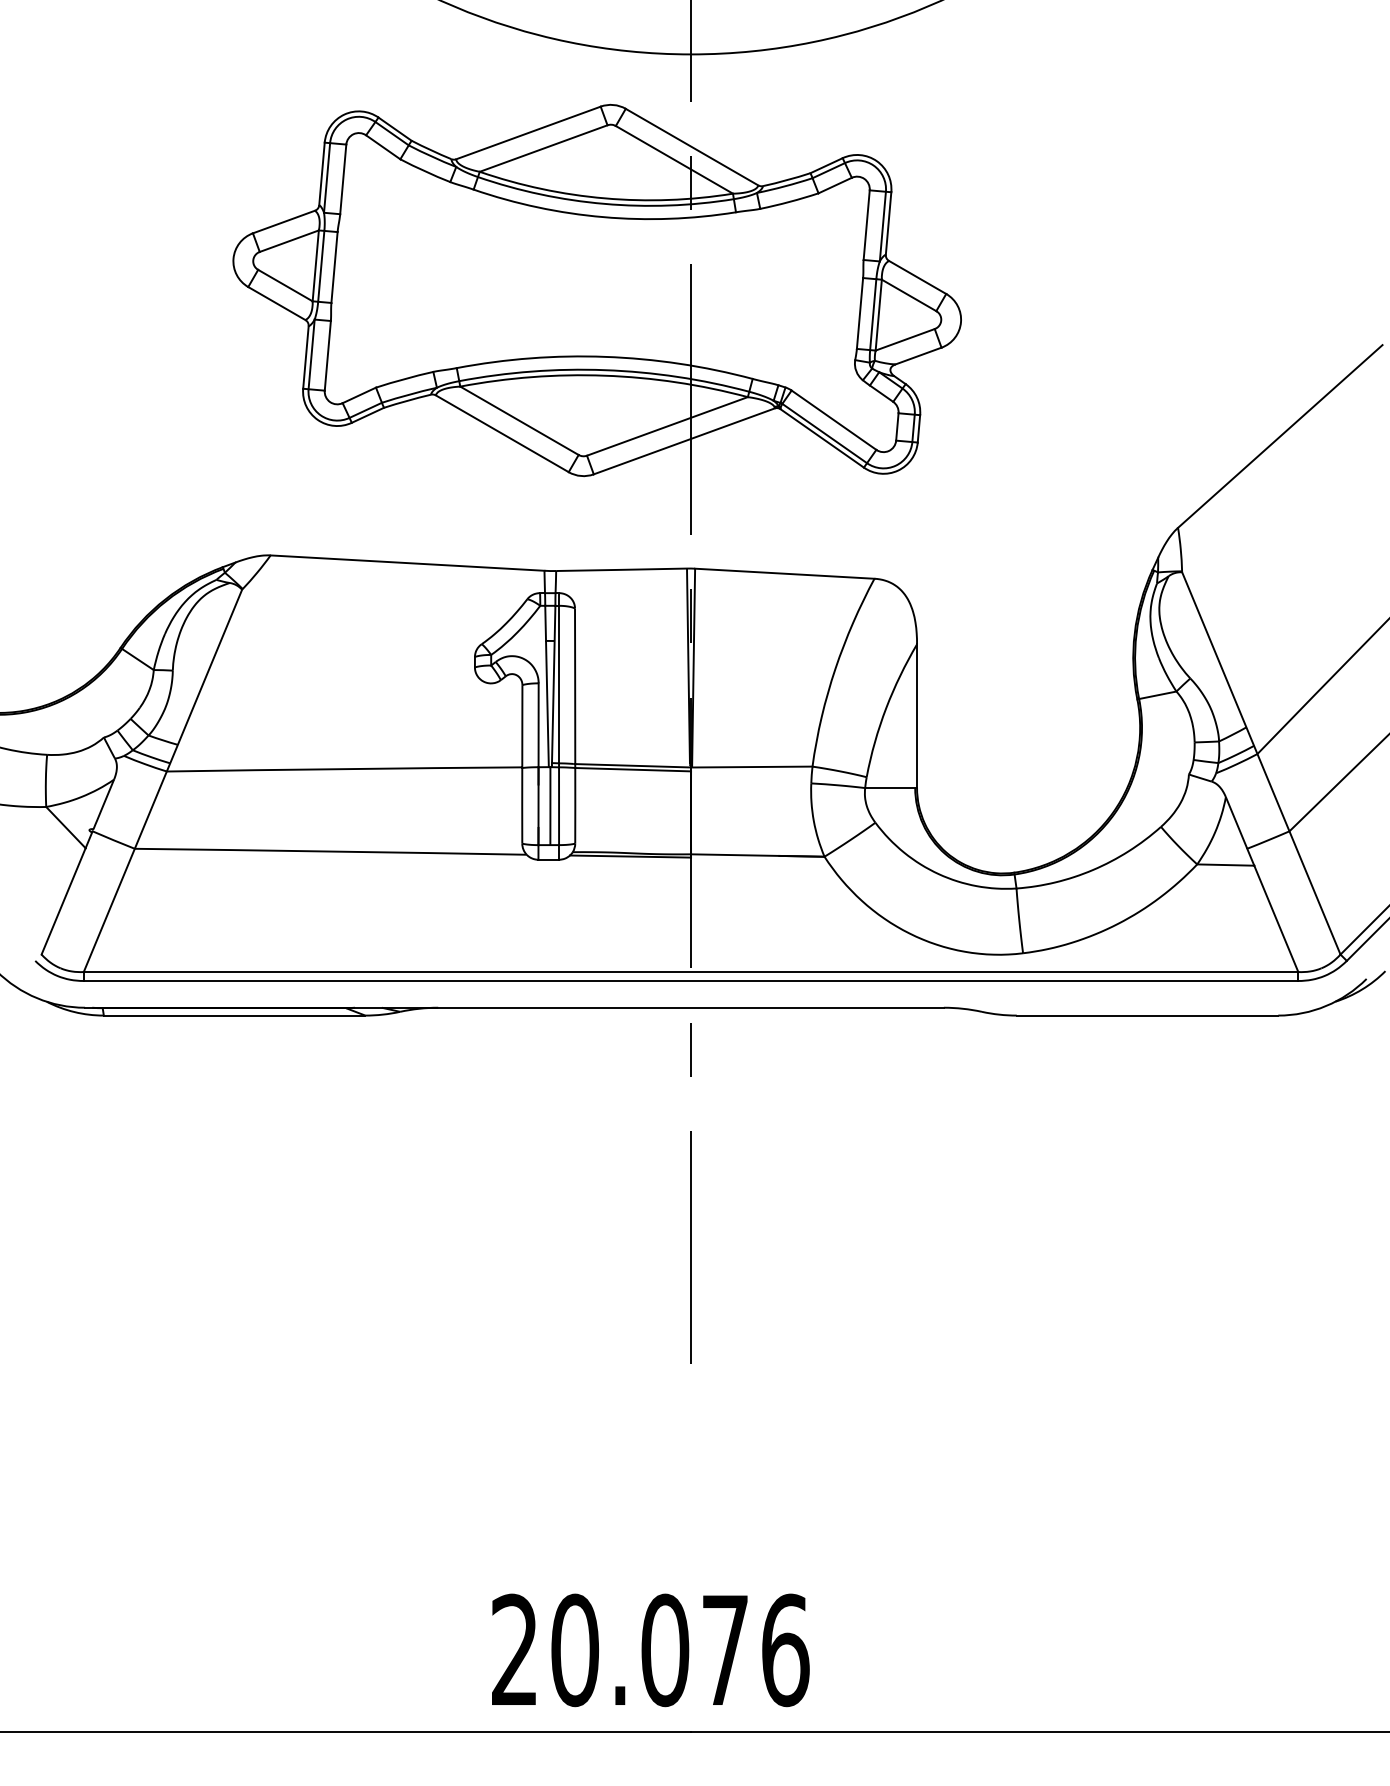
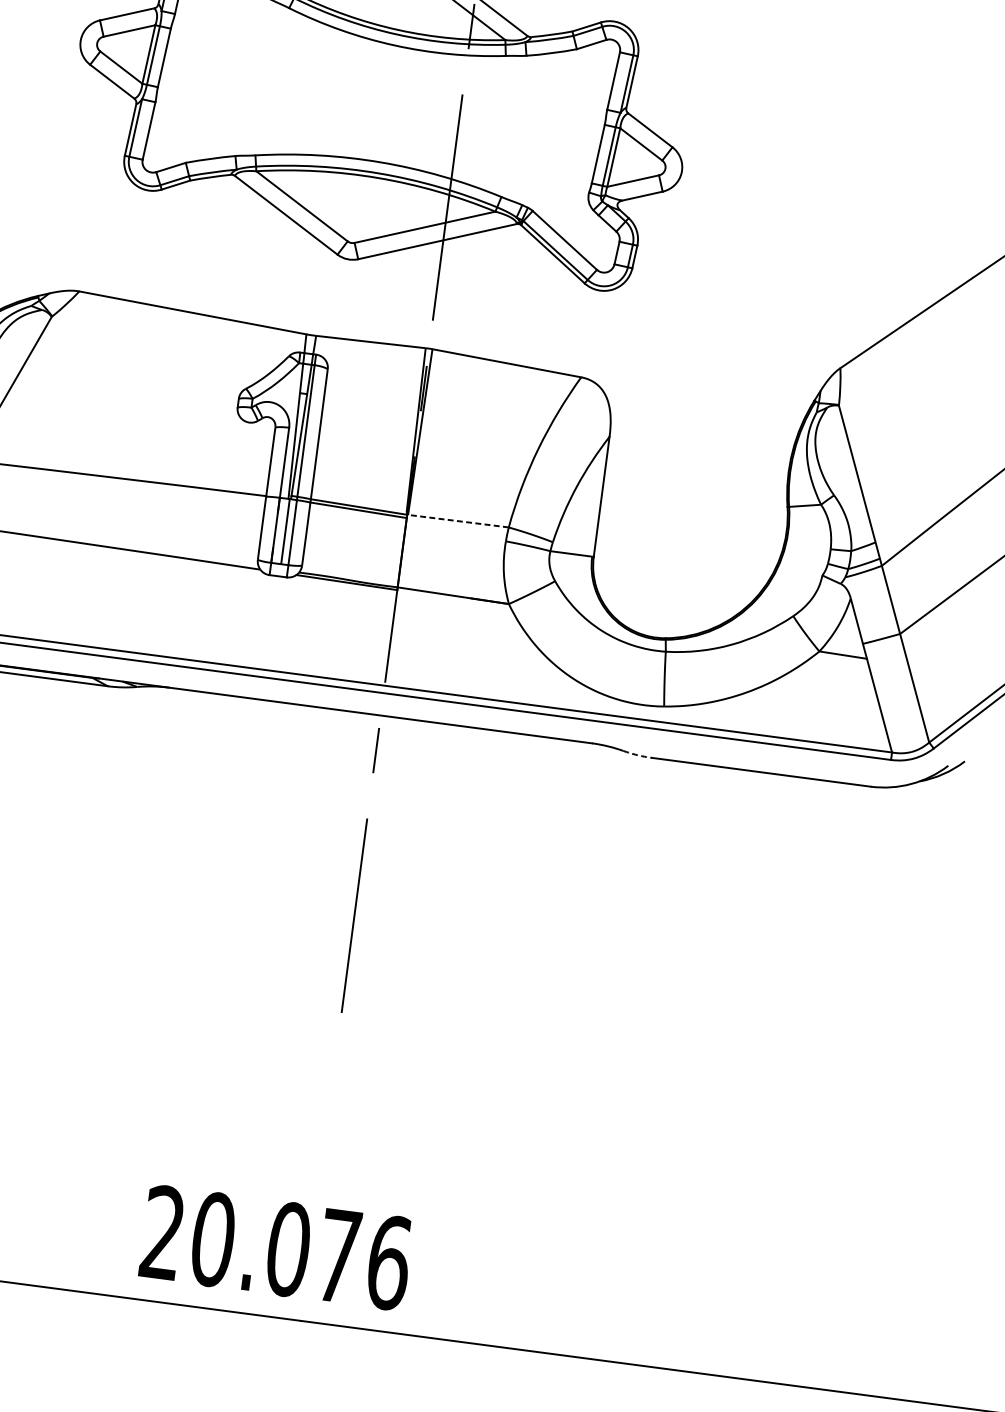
line: (751, 767) -> (457, 521), solid -> dashed
arc: (999, 1014) -> (637, 755), solid -> dashed

